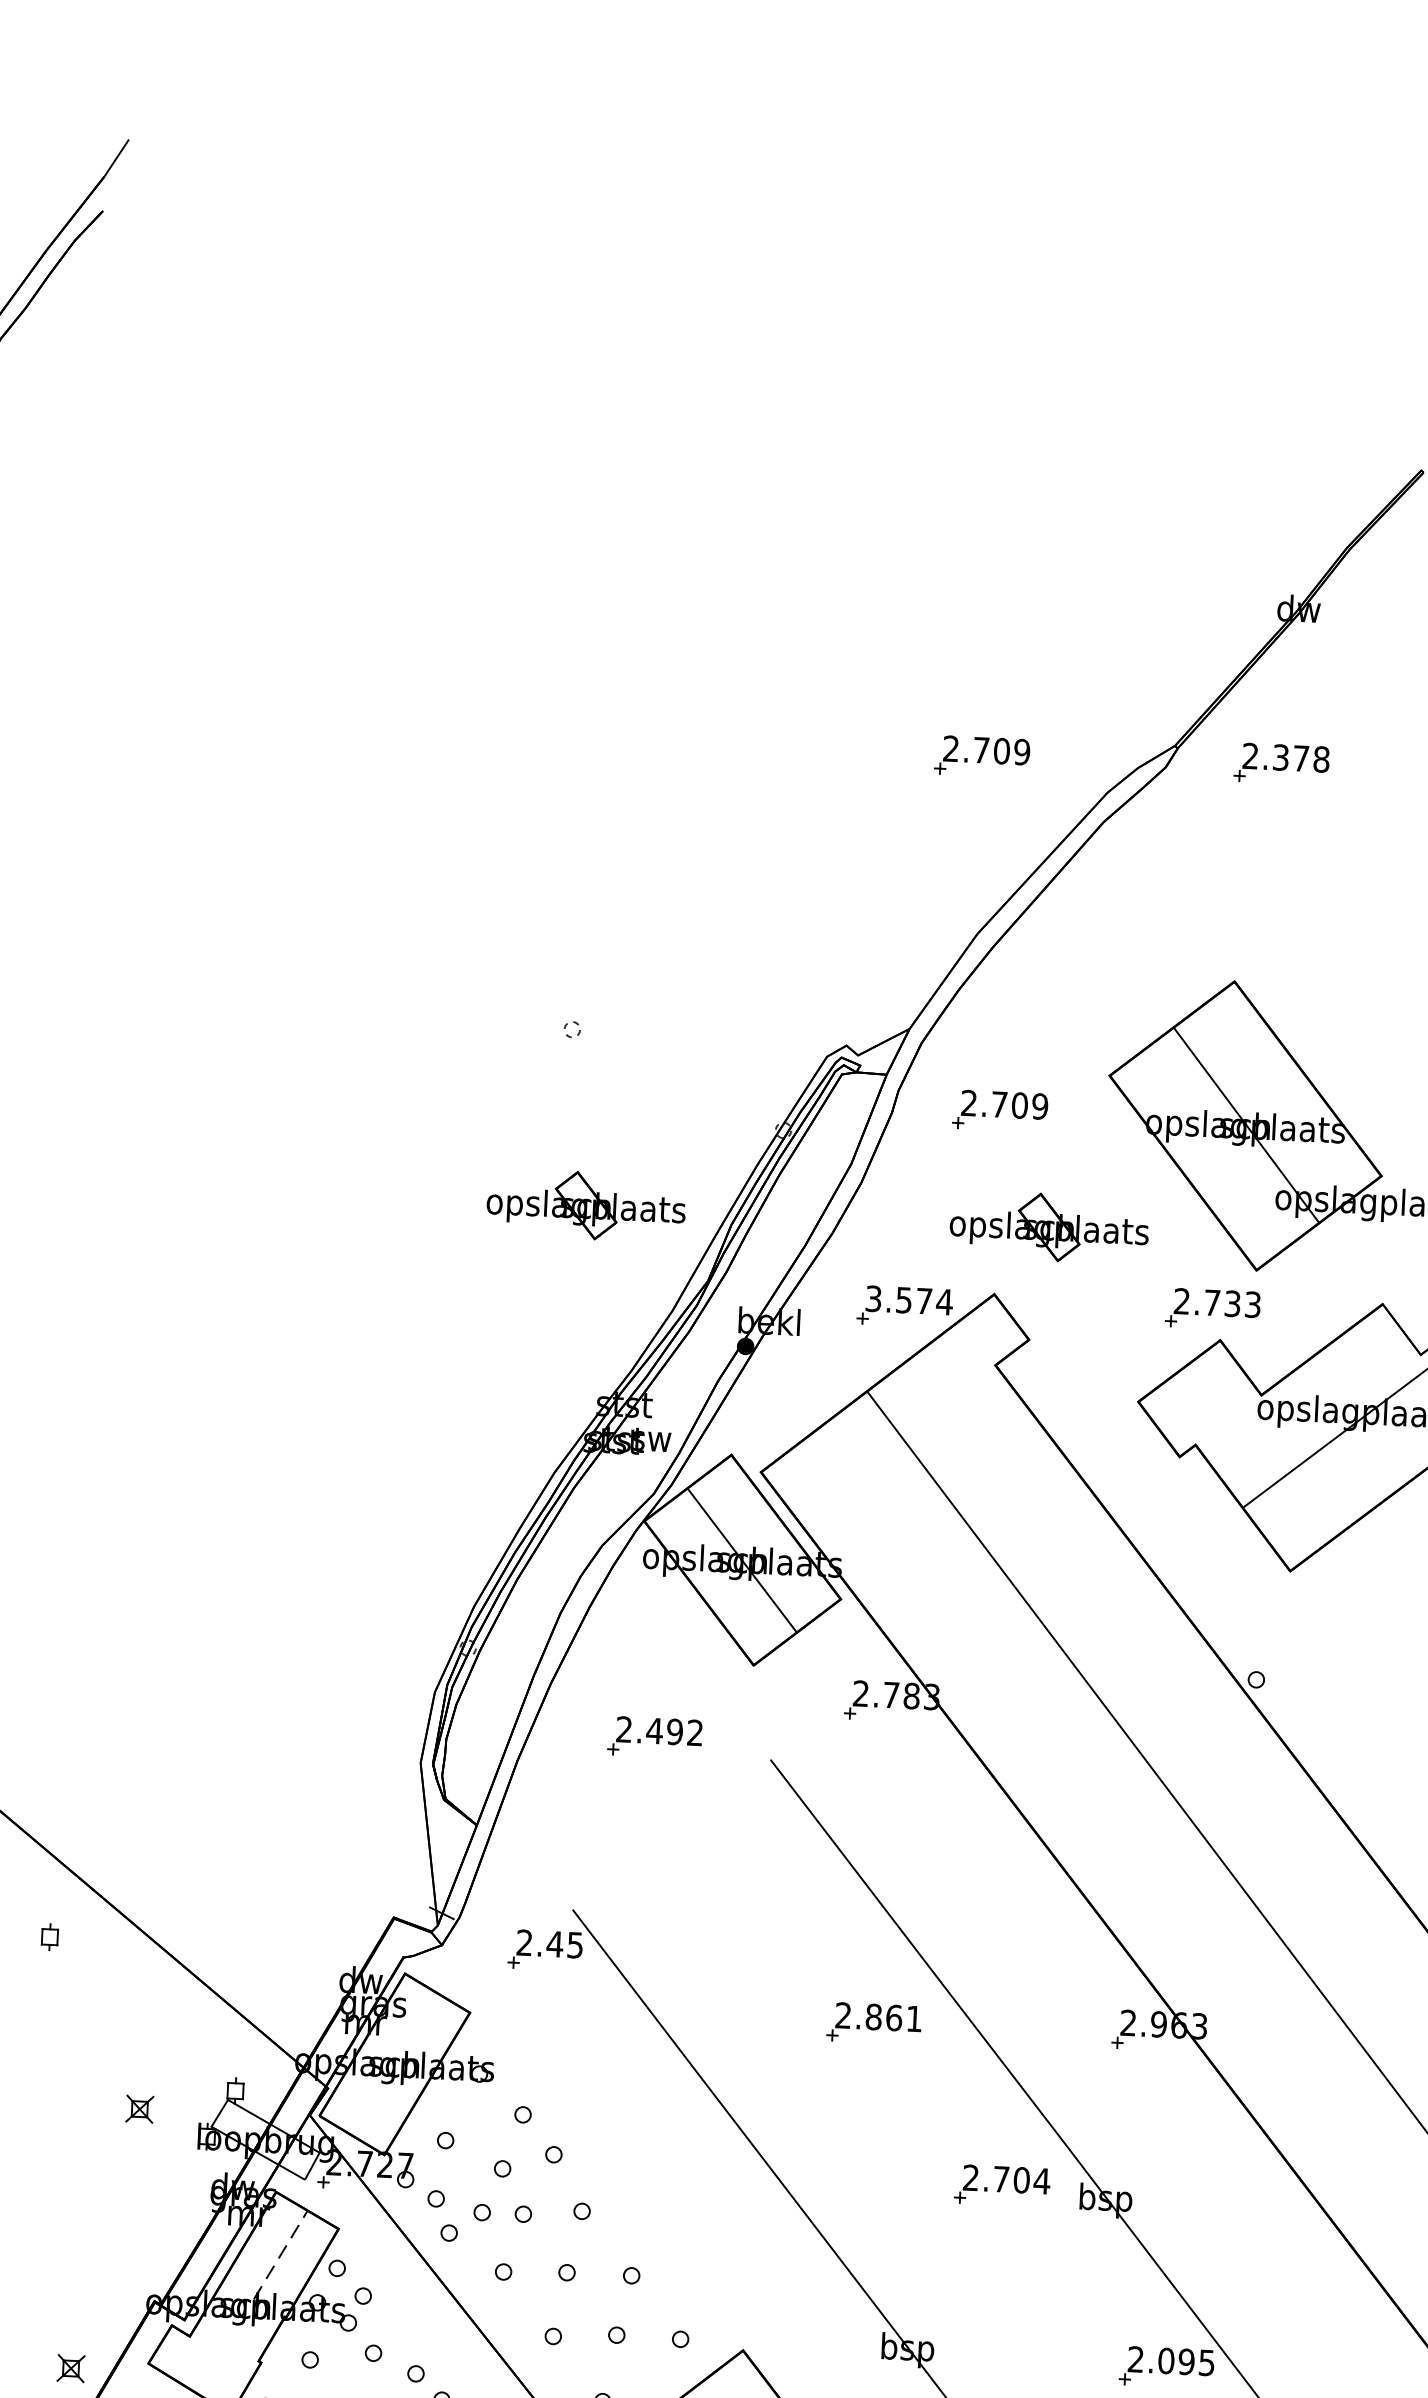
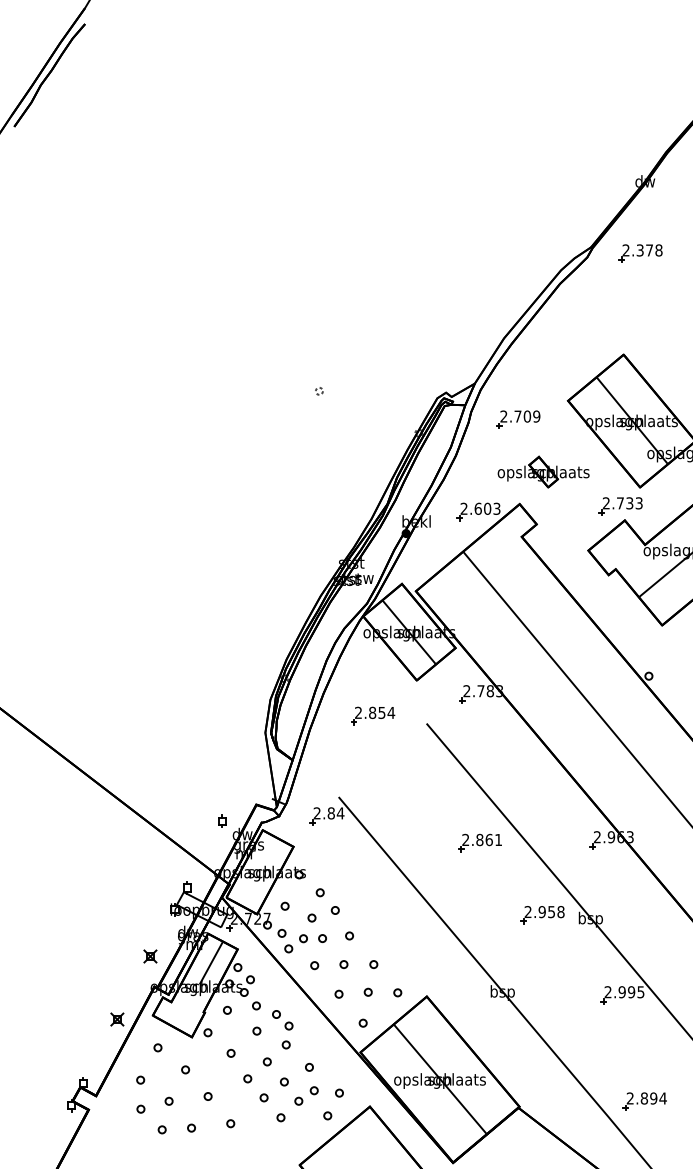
part: (982, 756) -> (502, 256), removed
part: (586, 1204) -> (329, 471), removed
text: (909, 1299) -> (480, 508), 3.574 -> 2.603
text: (673, 1731) -> (381, 712), 2.492 -> 2.854
part: (50, 1935) -> (222, 820), moved
text: (564, 1944) -> (335, 813), 2.45 -> 2.84
part: (139, 2109) -> (150, 956), moved
text: (1021, 2181) -> (551, 912), 2.704 -> 2.958
line: (280, 2254) -> (211, 962), dashed -> solid
text: (1164, 2361) -> (621, 992), 2.095 -> 2.995

